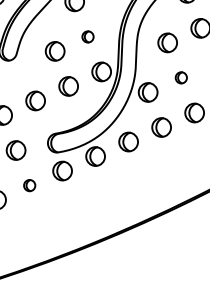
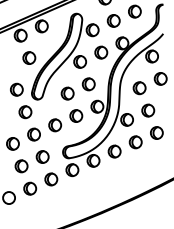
part: (87, 37) -> (88, 84), size x1.67
part: (181, 77) -> (148, 110), size x1.67
part: (29, 185) -> (51, 179), size x1.67

